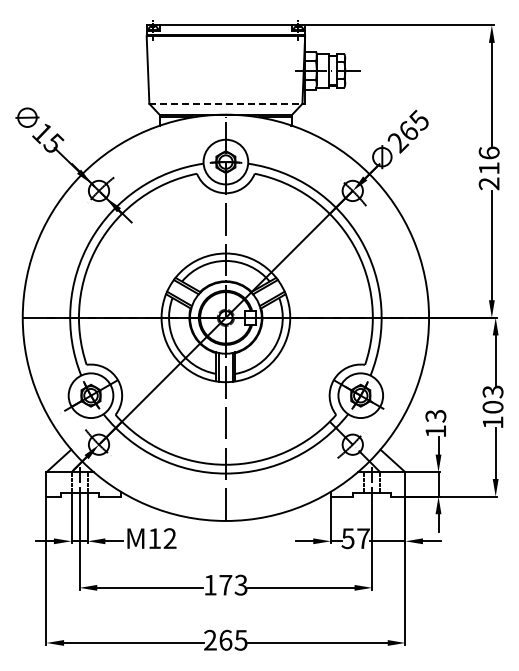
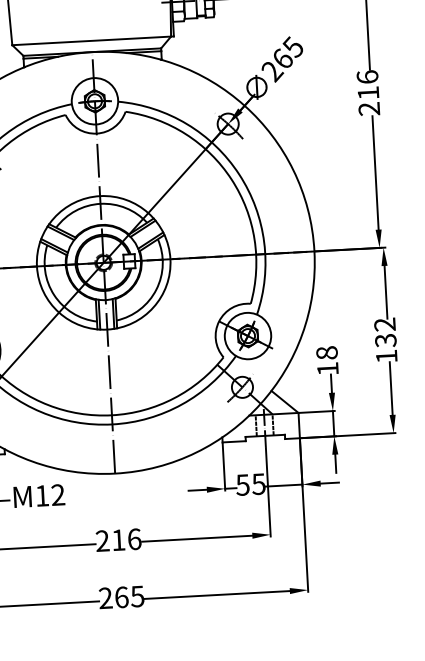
line: (227, 103) -> (93, 40), dashed -> solid
text: (492, 399) -> (384, 332), 103 -> 132
text: (435, 415) -> (326, 352), 13 -> 18
text: (362, 538) -> (257, 484), 57 -> 55
text: (225, 584) -> (118, 539), 173 -> 216

